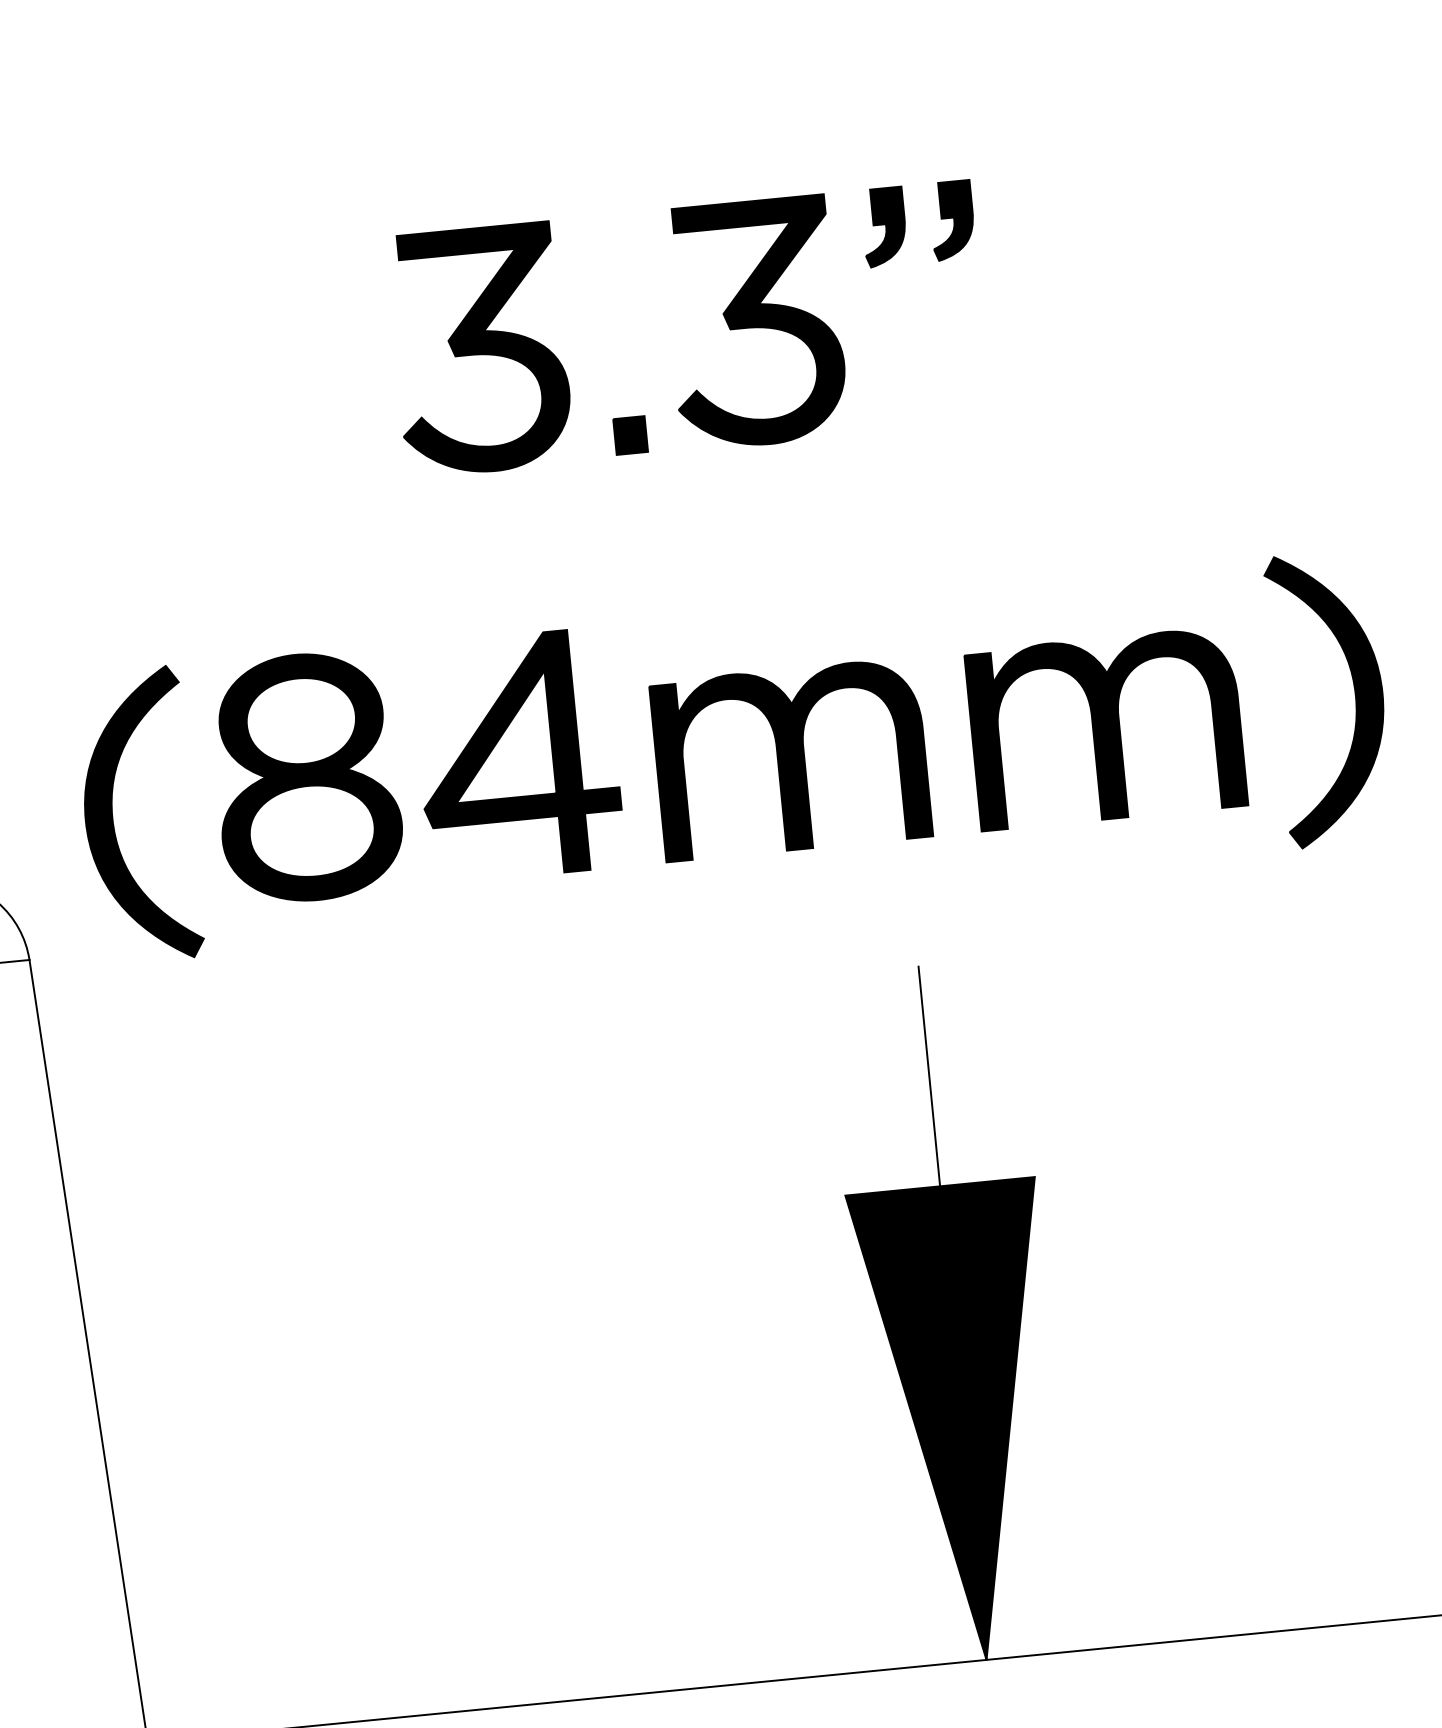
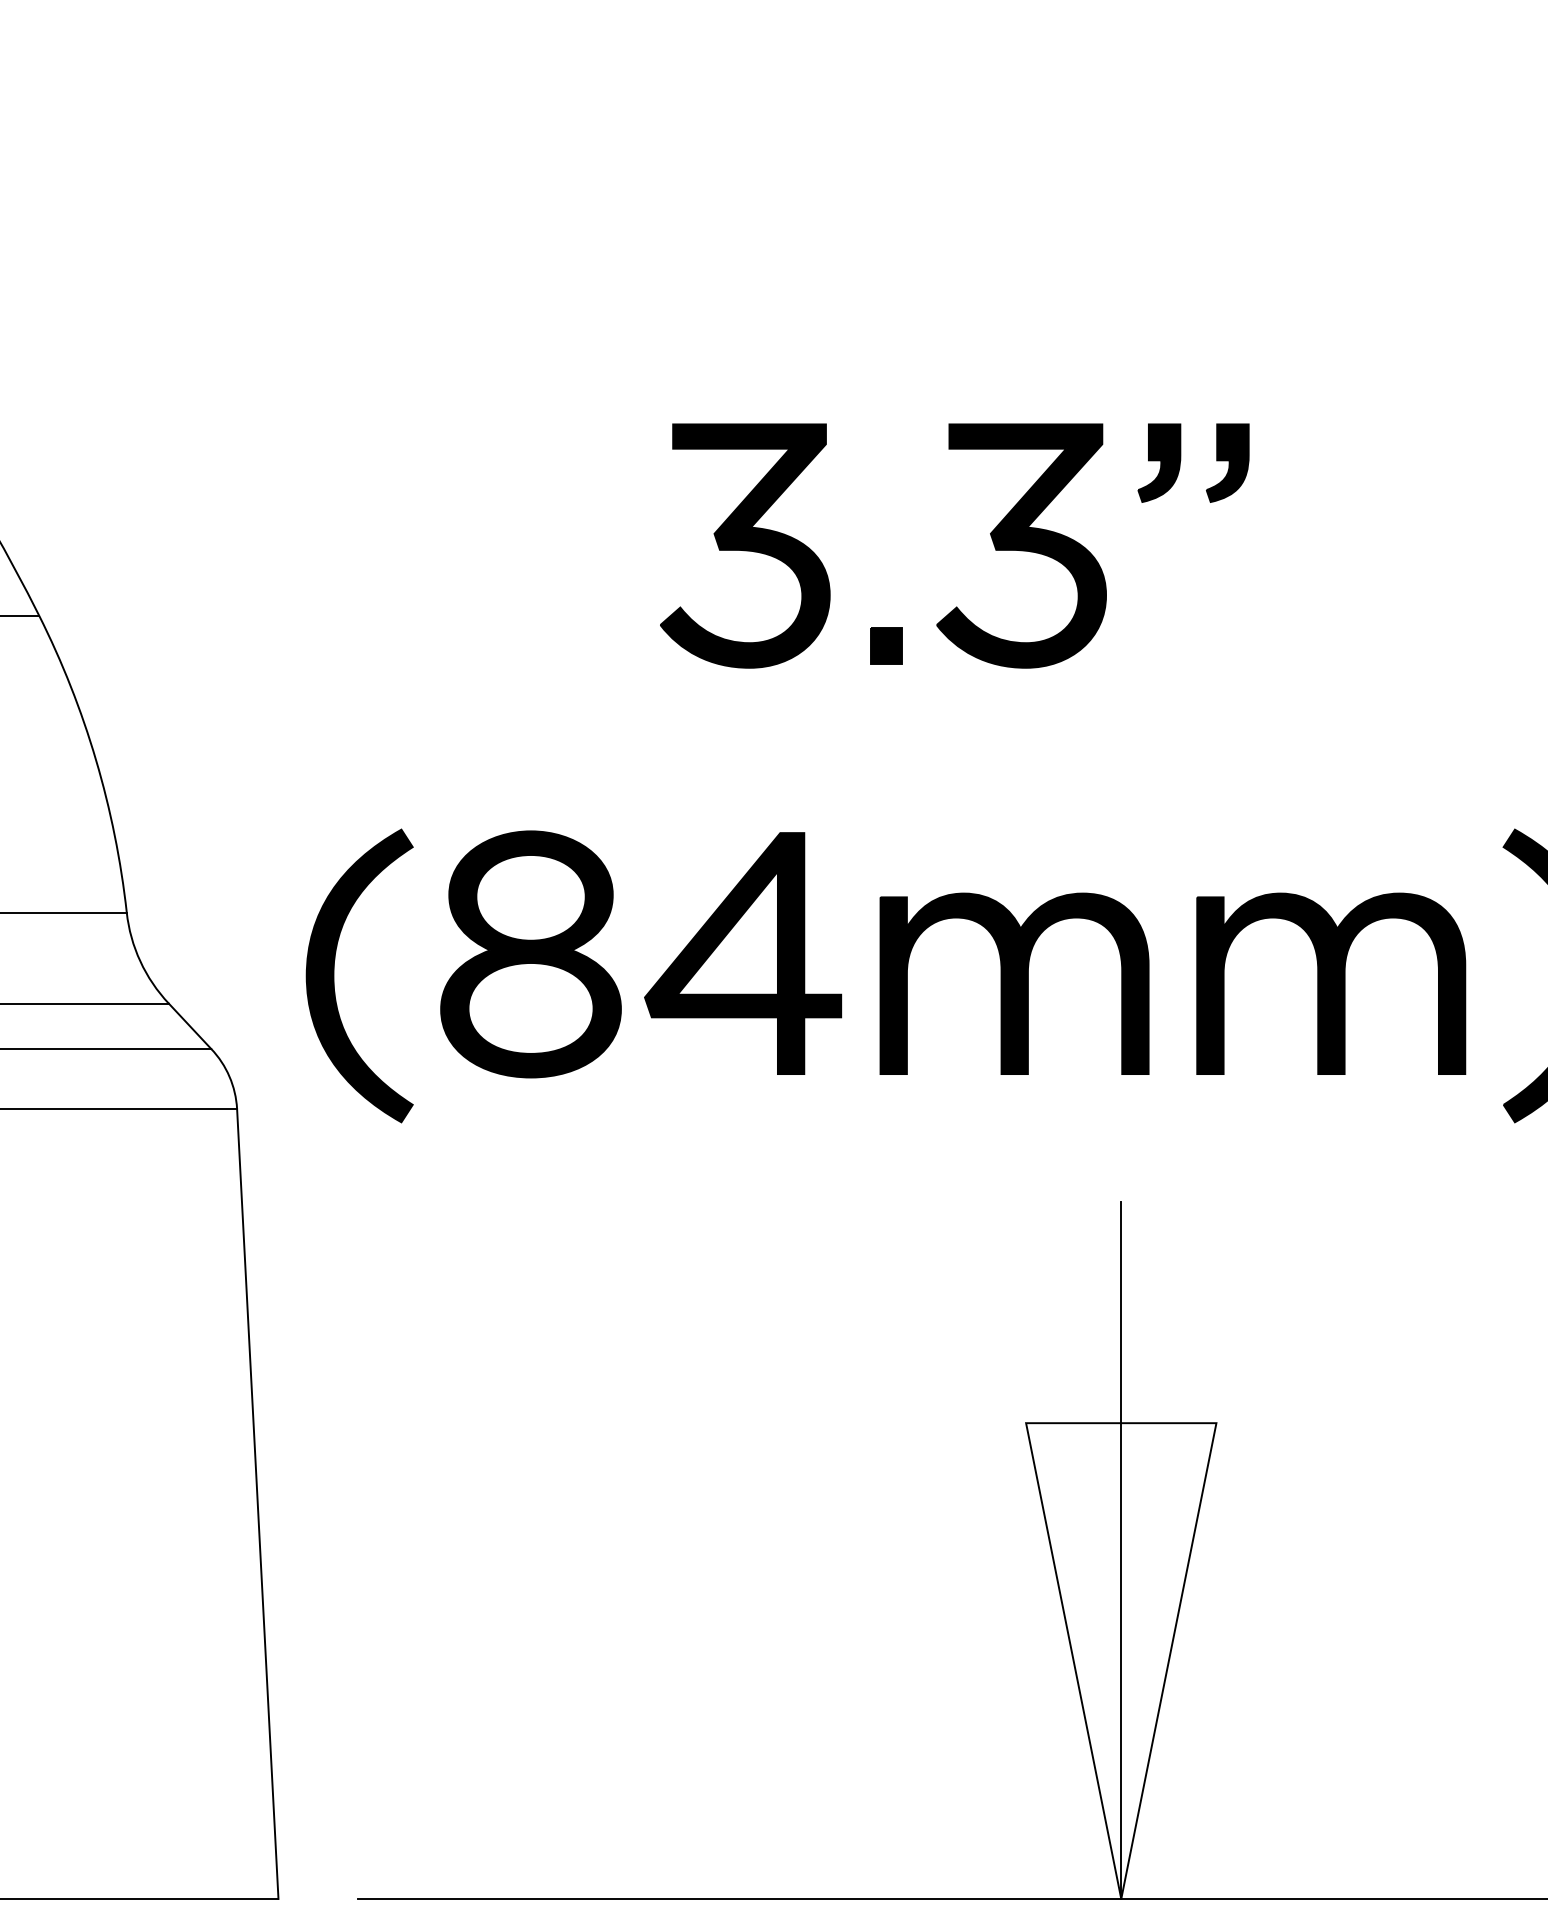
fill: (963, 1423) -> (1121, 1661), removed

